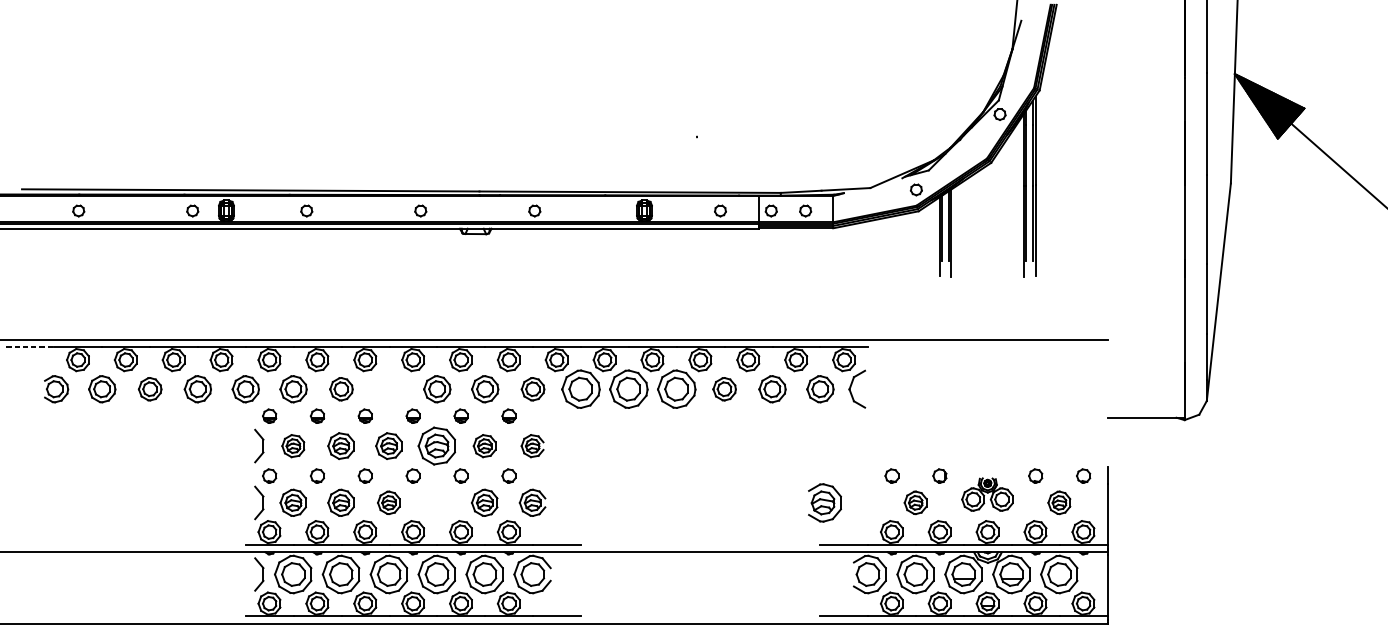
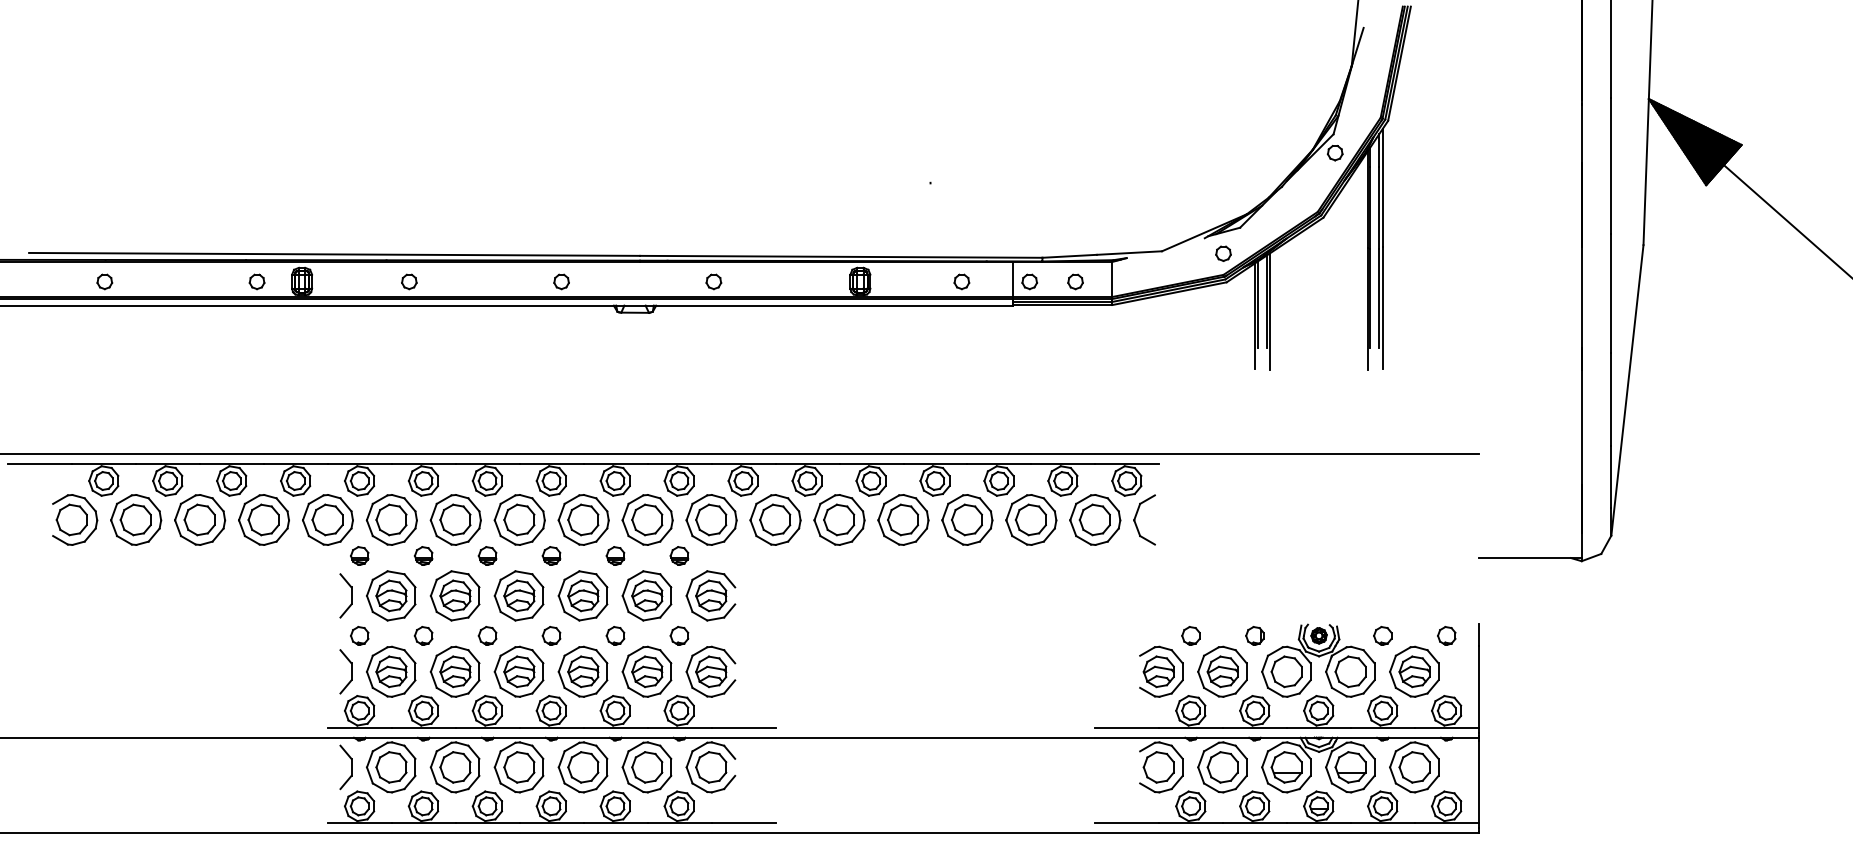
line: (30, 347) -> (40, 464), dashed -> solid
part: (56, 388) -> (75, 519), size x1.43
part: (102, 388) -> (136, 519), size x1.43
part: (150, 388) -> (200, 519), size x1.67
part: (197, 388) -> (263, 519), size x1.43
part: (245, 388) -> (327, 519), size x1.43
part: (293, 388) -> (391, 519), size x1.43
part: (341, 388) -> (455, 519), size x1.67
part: (389, 388) -> (519, 519), added
part: (437, 388) -> (583, 519), size x1.43
part: (485, 388) -> (647, 519), size x1.43
part: (533, 388) -> (711, 519), size x1.67
part: (724, 388) -> (967, 519), size x1.67
part: (772, 388) -> (1031, 519), size x1.43
part: (820, 388) -> (1095, 519), size x1.43
part: (293, 445) -> (391, 595), size x1.67
part: (340, 445) -> (454, 595), size x1.43
part: (388, 445) -> (518, 595), size x1.43
part: (484, 445) -> (646, 595), size x1.67
part: (532, 445) -> (710, 595), size x1.67
part: (987, 494) -> (1318, 660), size x1.67
part: (293, 502) -> (391, 671), size x1.43
part: (340, 502) -> (454, 671), size x1.43
part: (388, 502) -> (518, 671), size x1.67
part: (436, 502) -> (582, 671), added
part: (484, 502) -> (646, 671), size x1.43
part: (532, 502) -> (710, 671), size x1.43
part: (825, 502) -> (1161, 671), moved
part: (915, 502) -> (1222, 671), size x1.67
part: (1059, 502) -> (1414, 671), size x1.67

